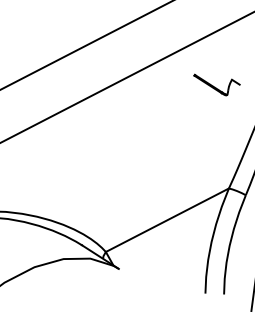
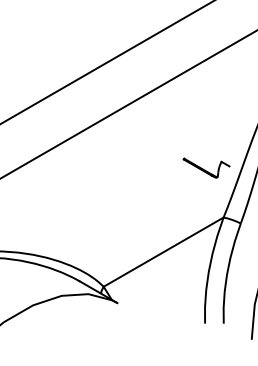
part: (216, 84) -> (206, 167), moved

